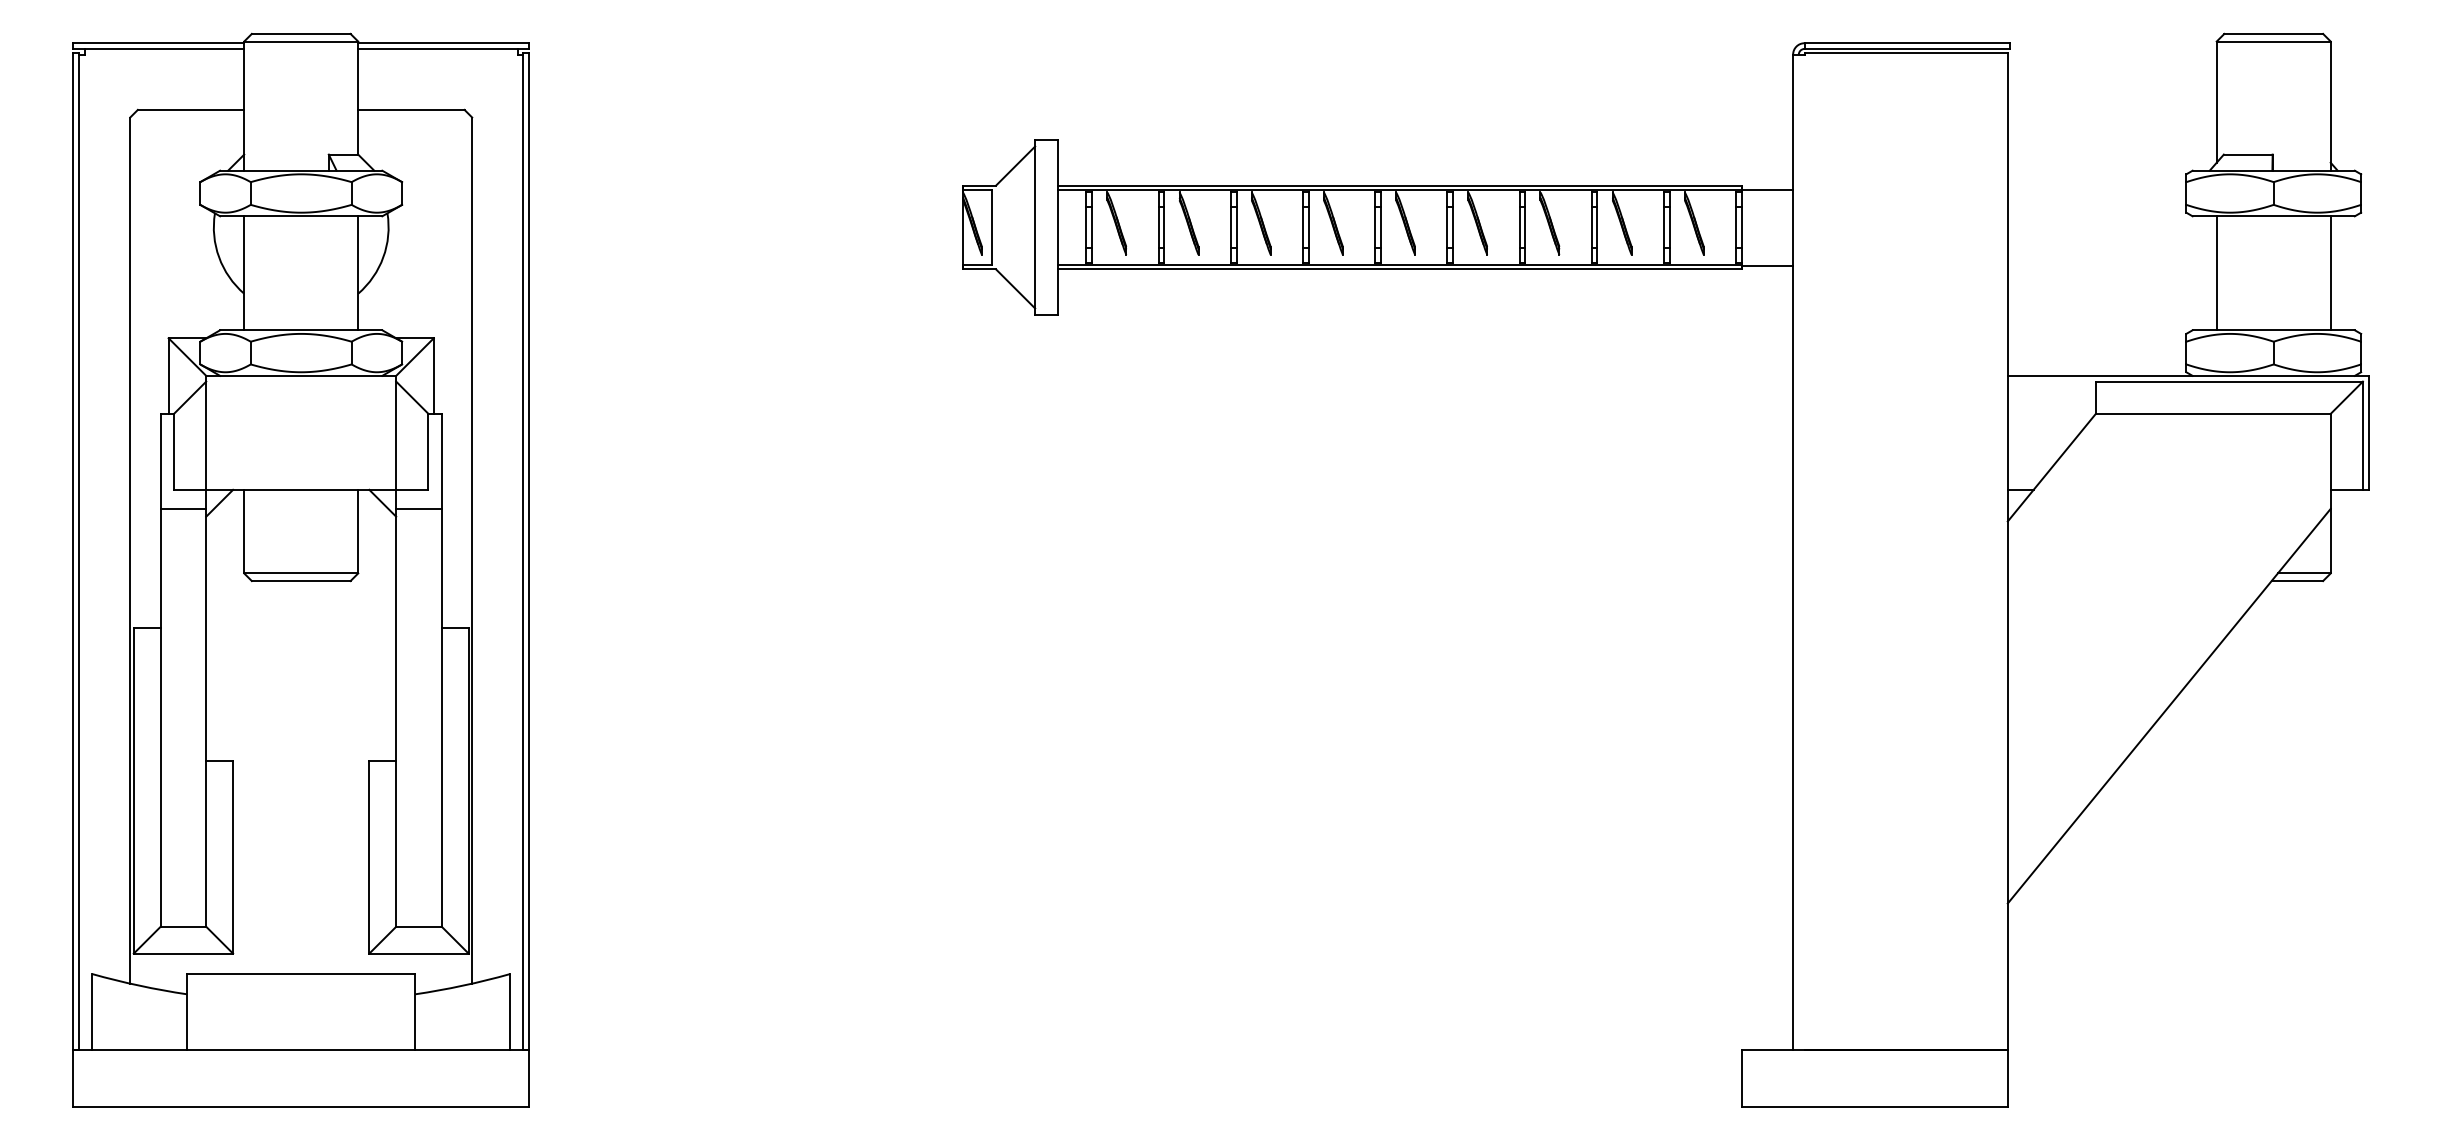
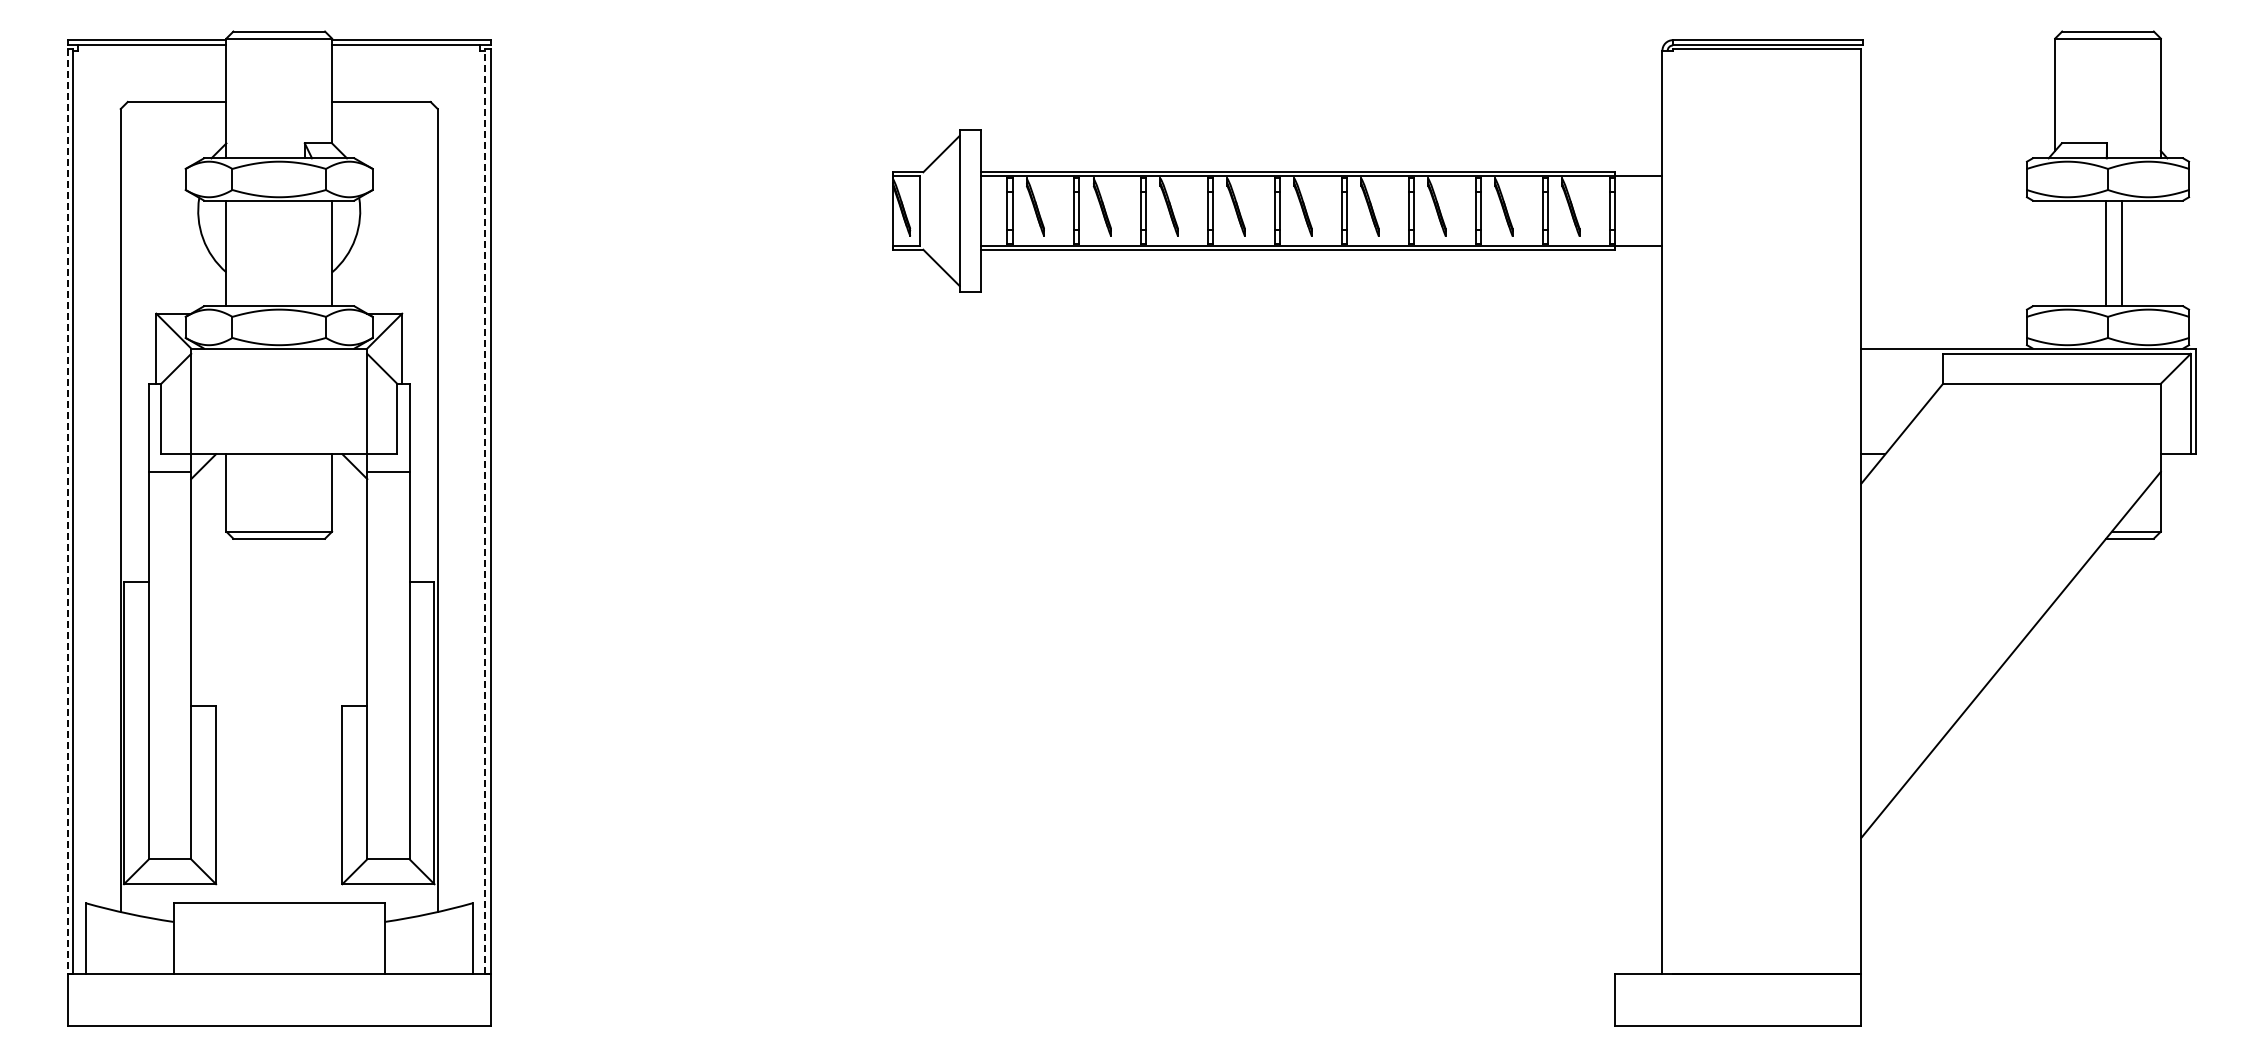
line: (2217, 273) -> (2106, 253), moved
line: (2330, 273) -> (2121, 253), moved
line: (523, 550) -> (485, 510), solid -> dashed
line: (72, 551) -> (67, 511), solid -> dashed

